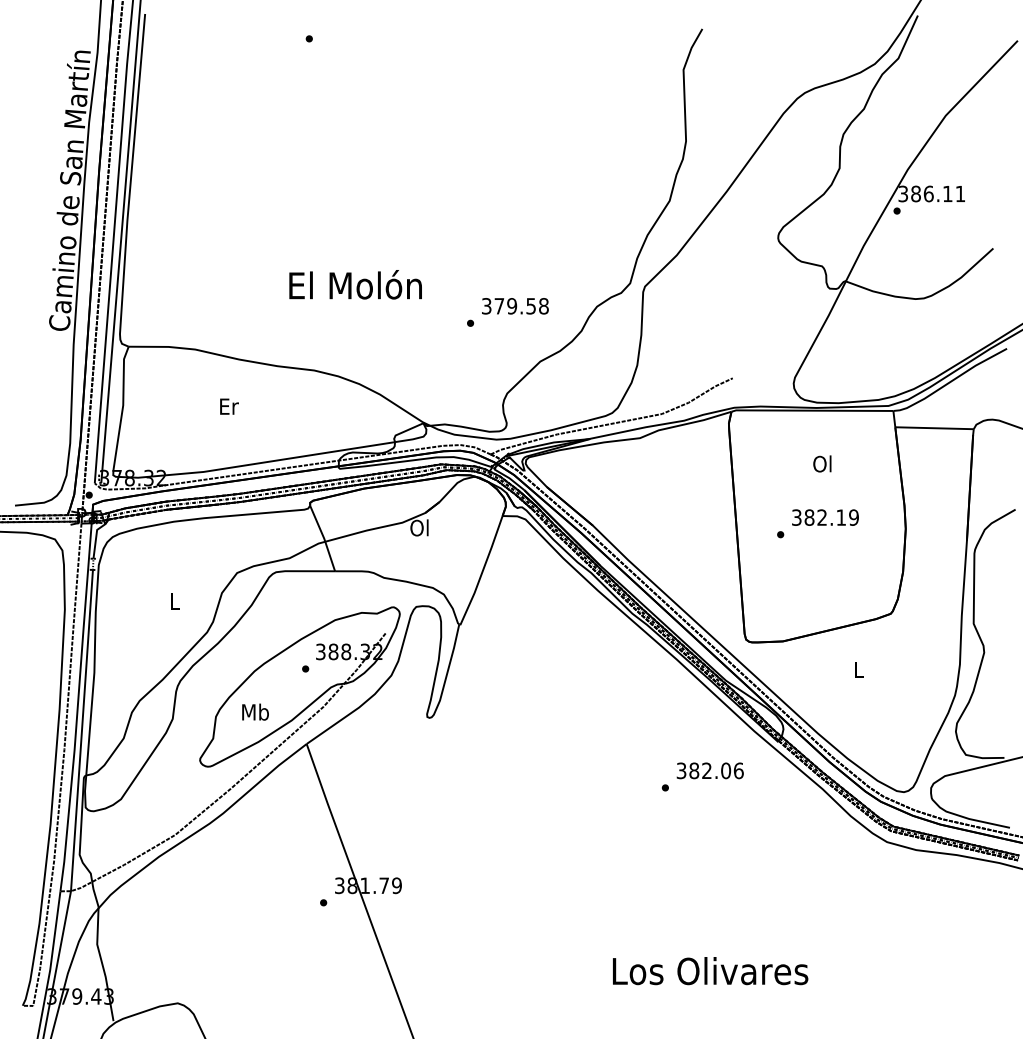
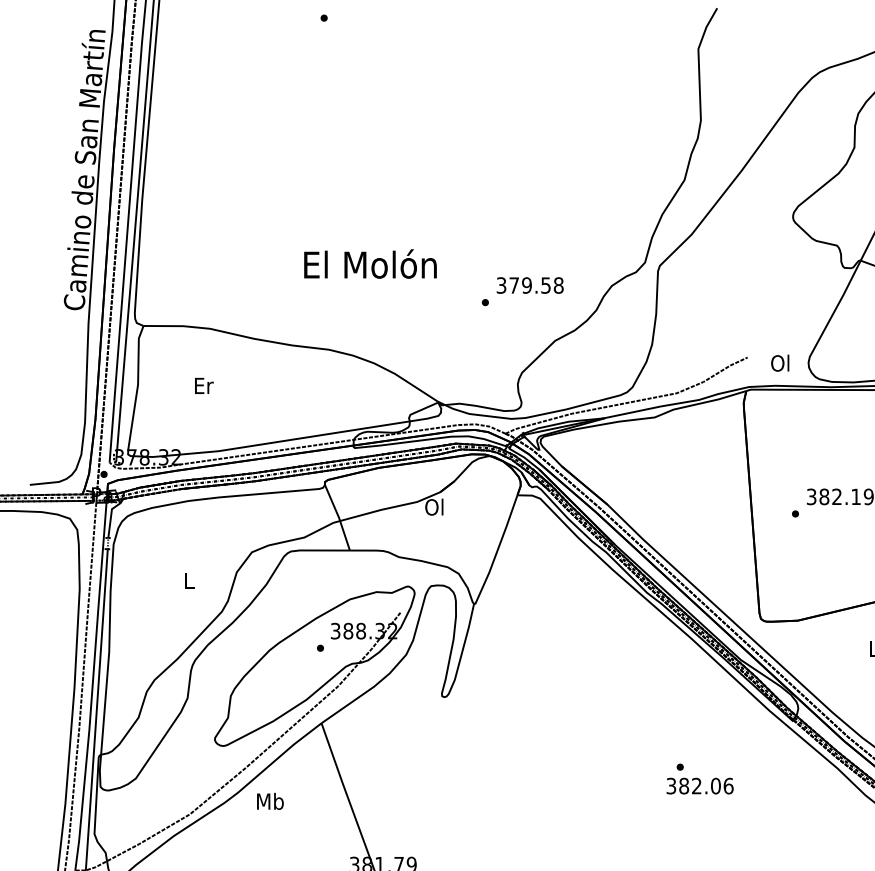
text: (229, 406) -> (204, 385), moved
text: (822, 463) -> (780, 362), moved
text: (255, 711) -> (270, 800), moved
text: (709, 770) -> (699, 785), moved

